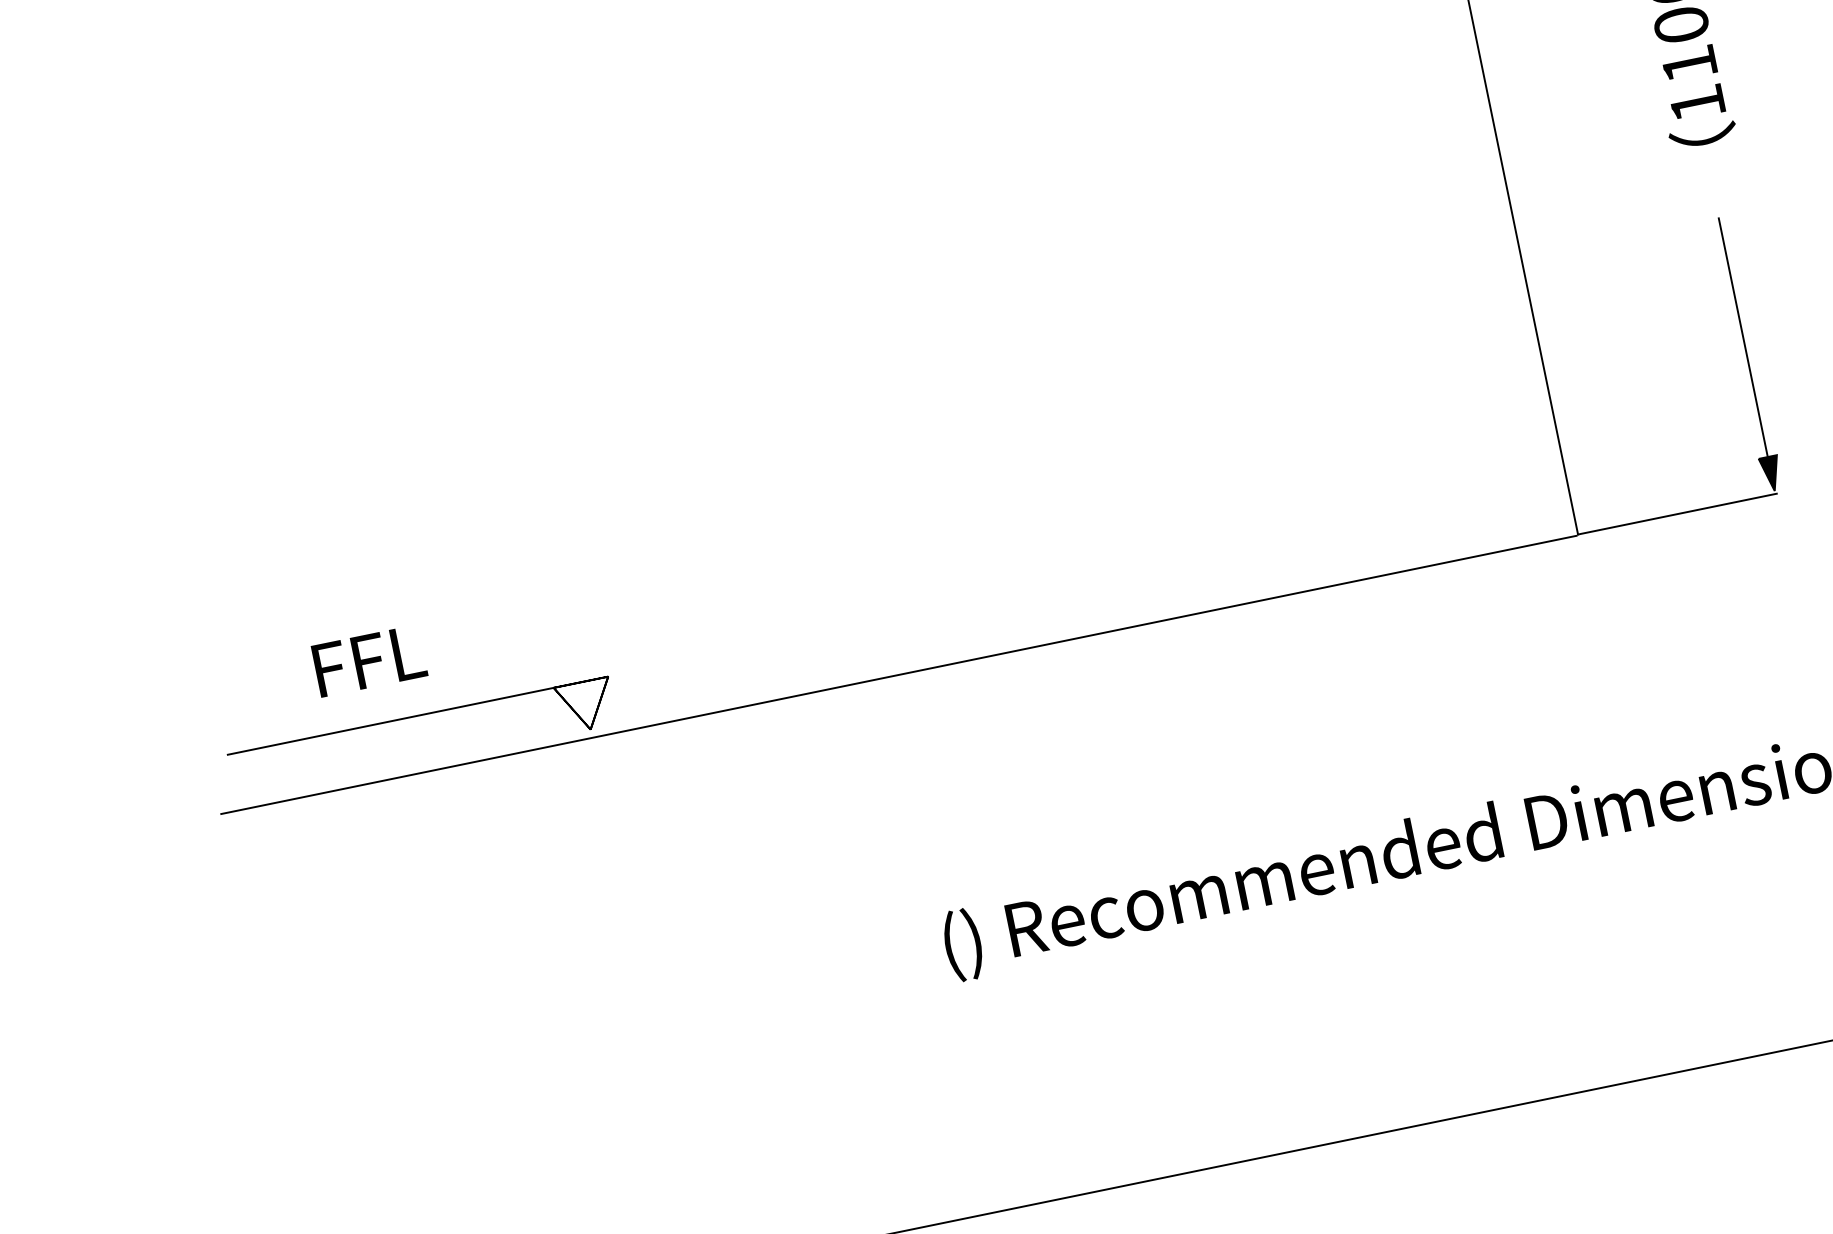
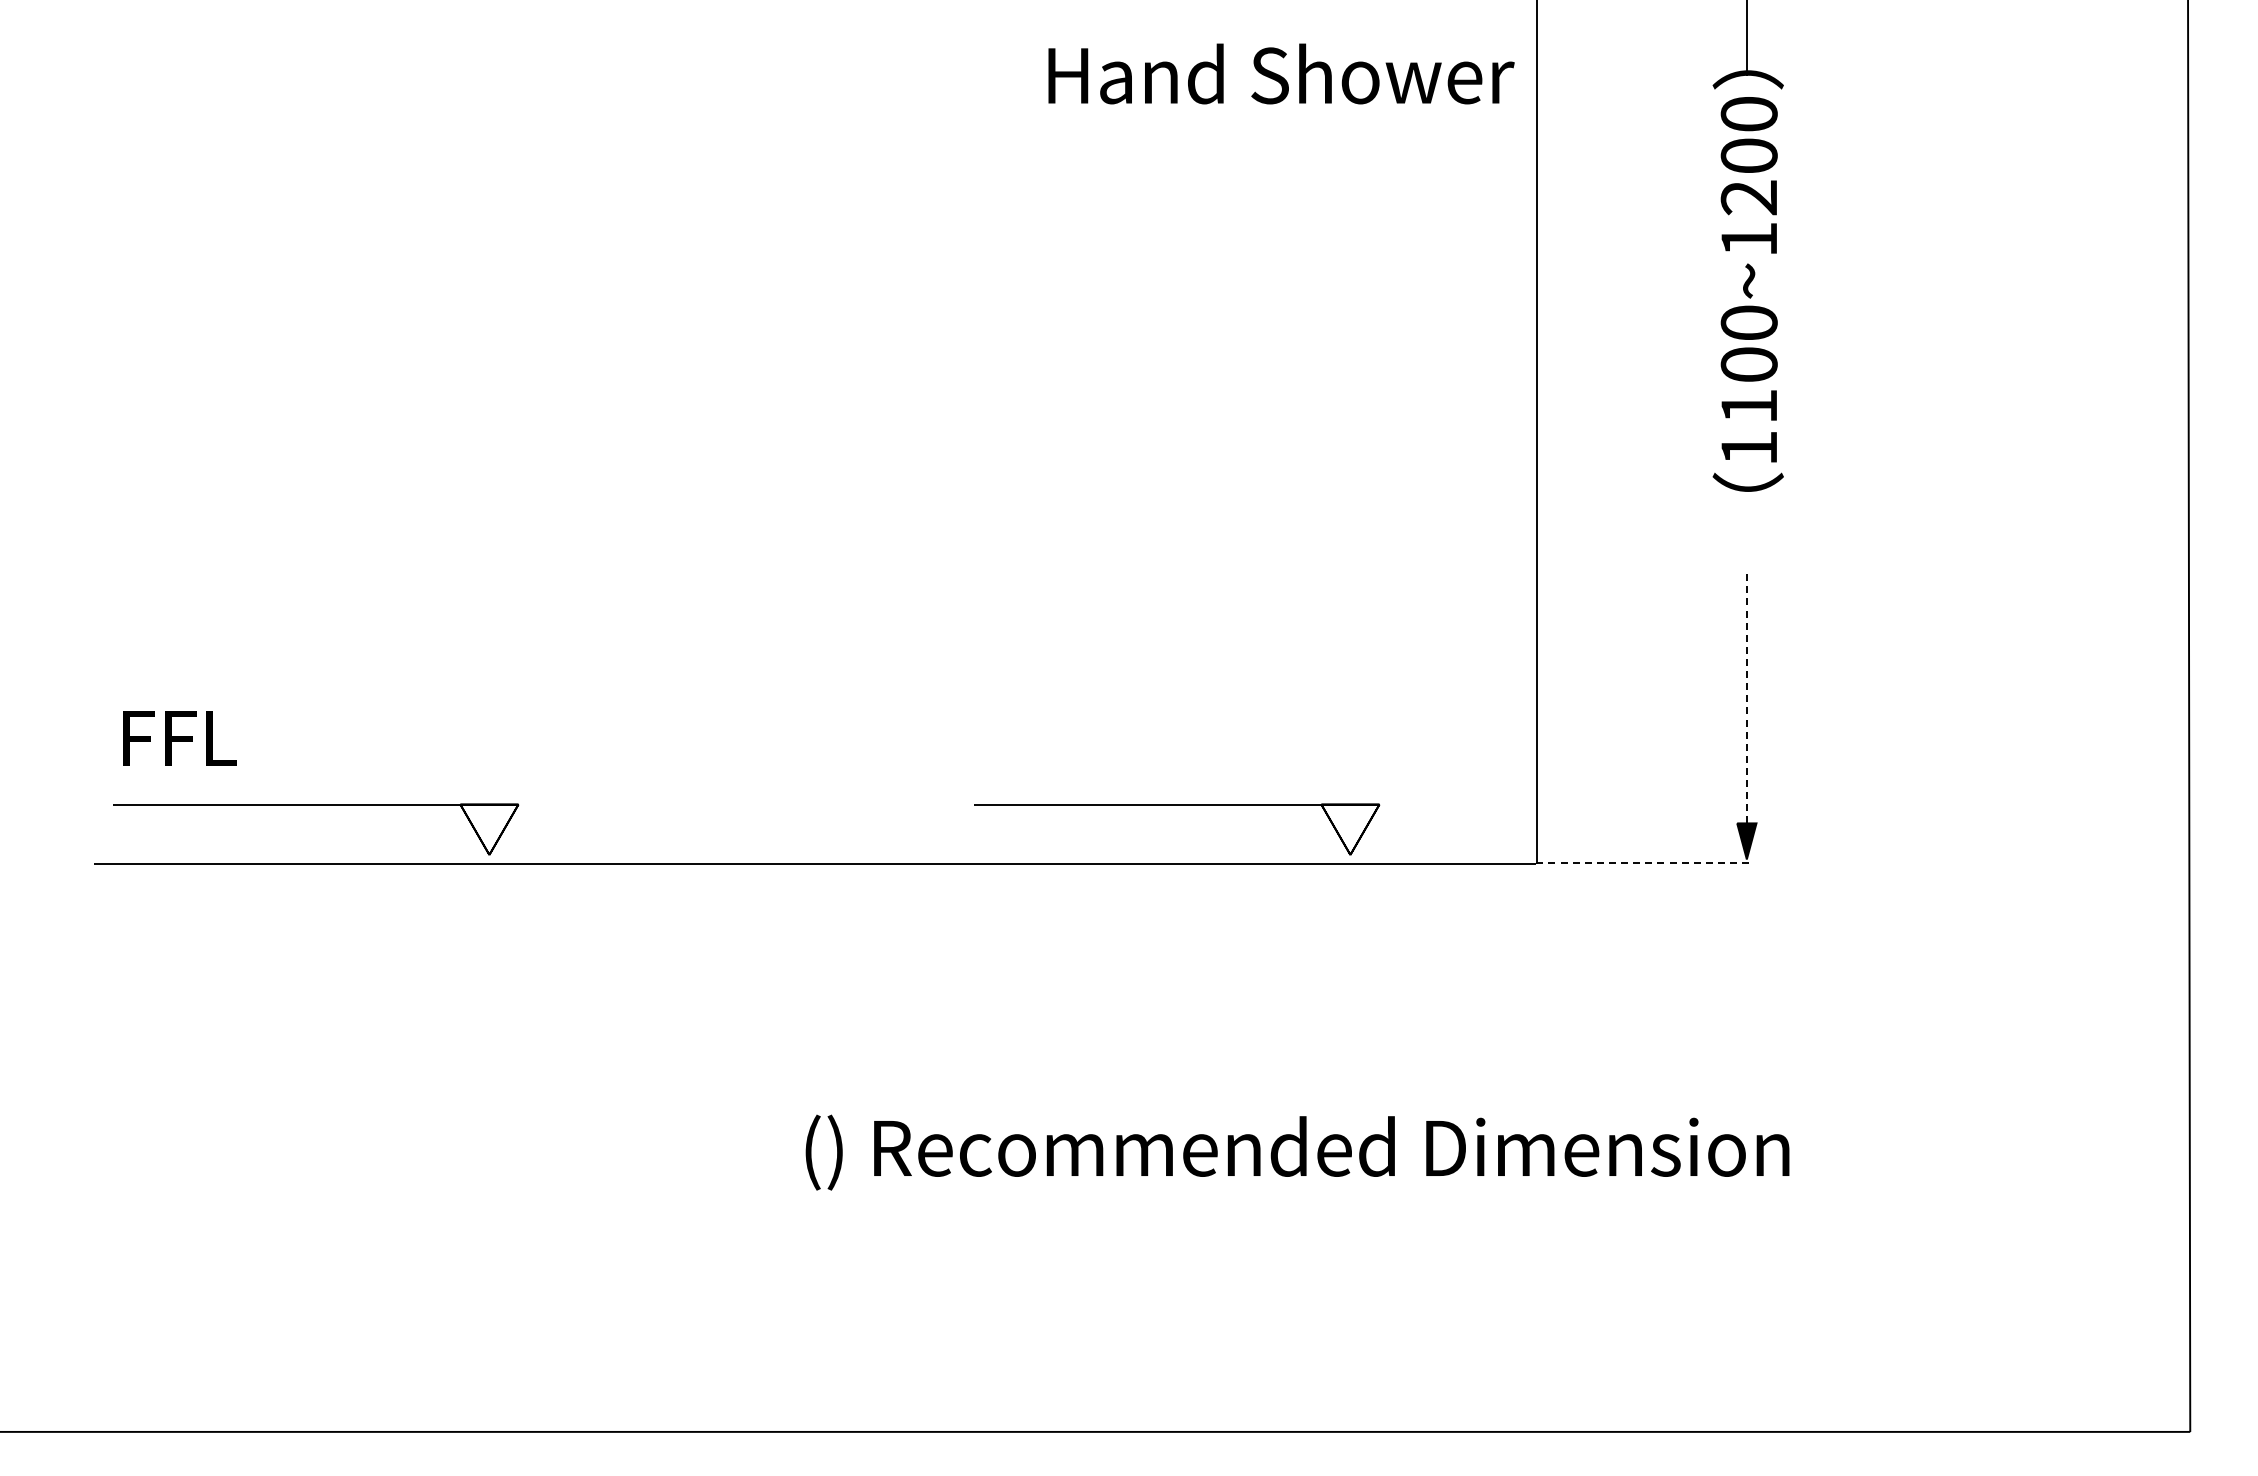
line: (1742, 336) -> (1746, 695), solid -> dashed
line: (1677, 514) -> (1642, 862), solid -> dashed
part: (1228, 550) -> (1177, 805), added
text: (368, 660) -> (179, 738), moved

